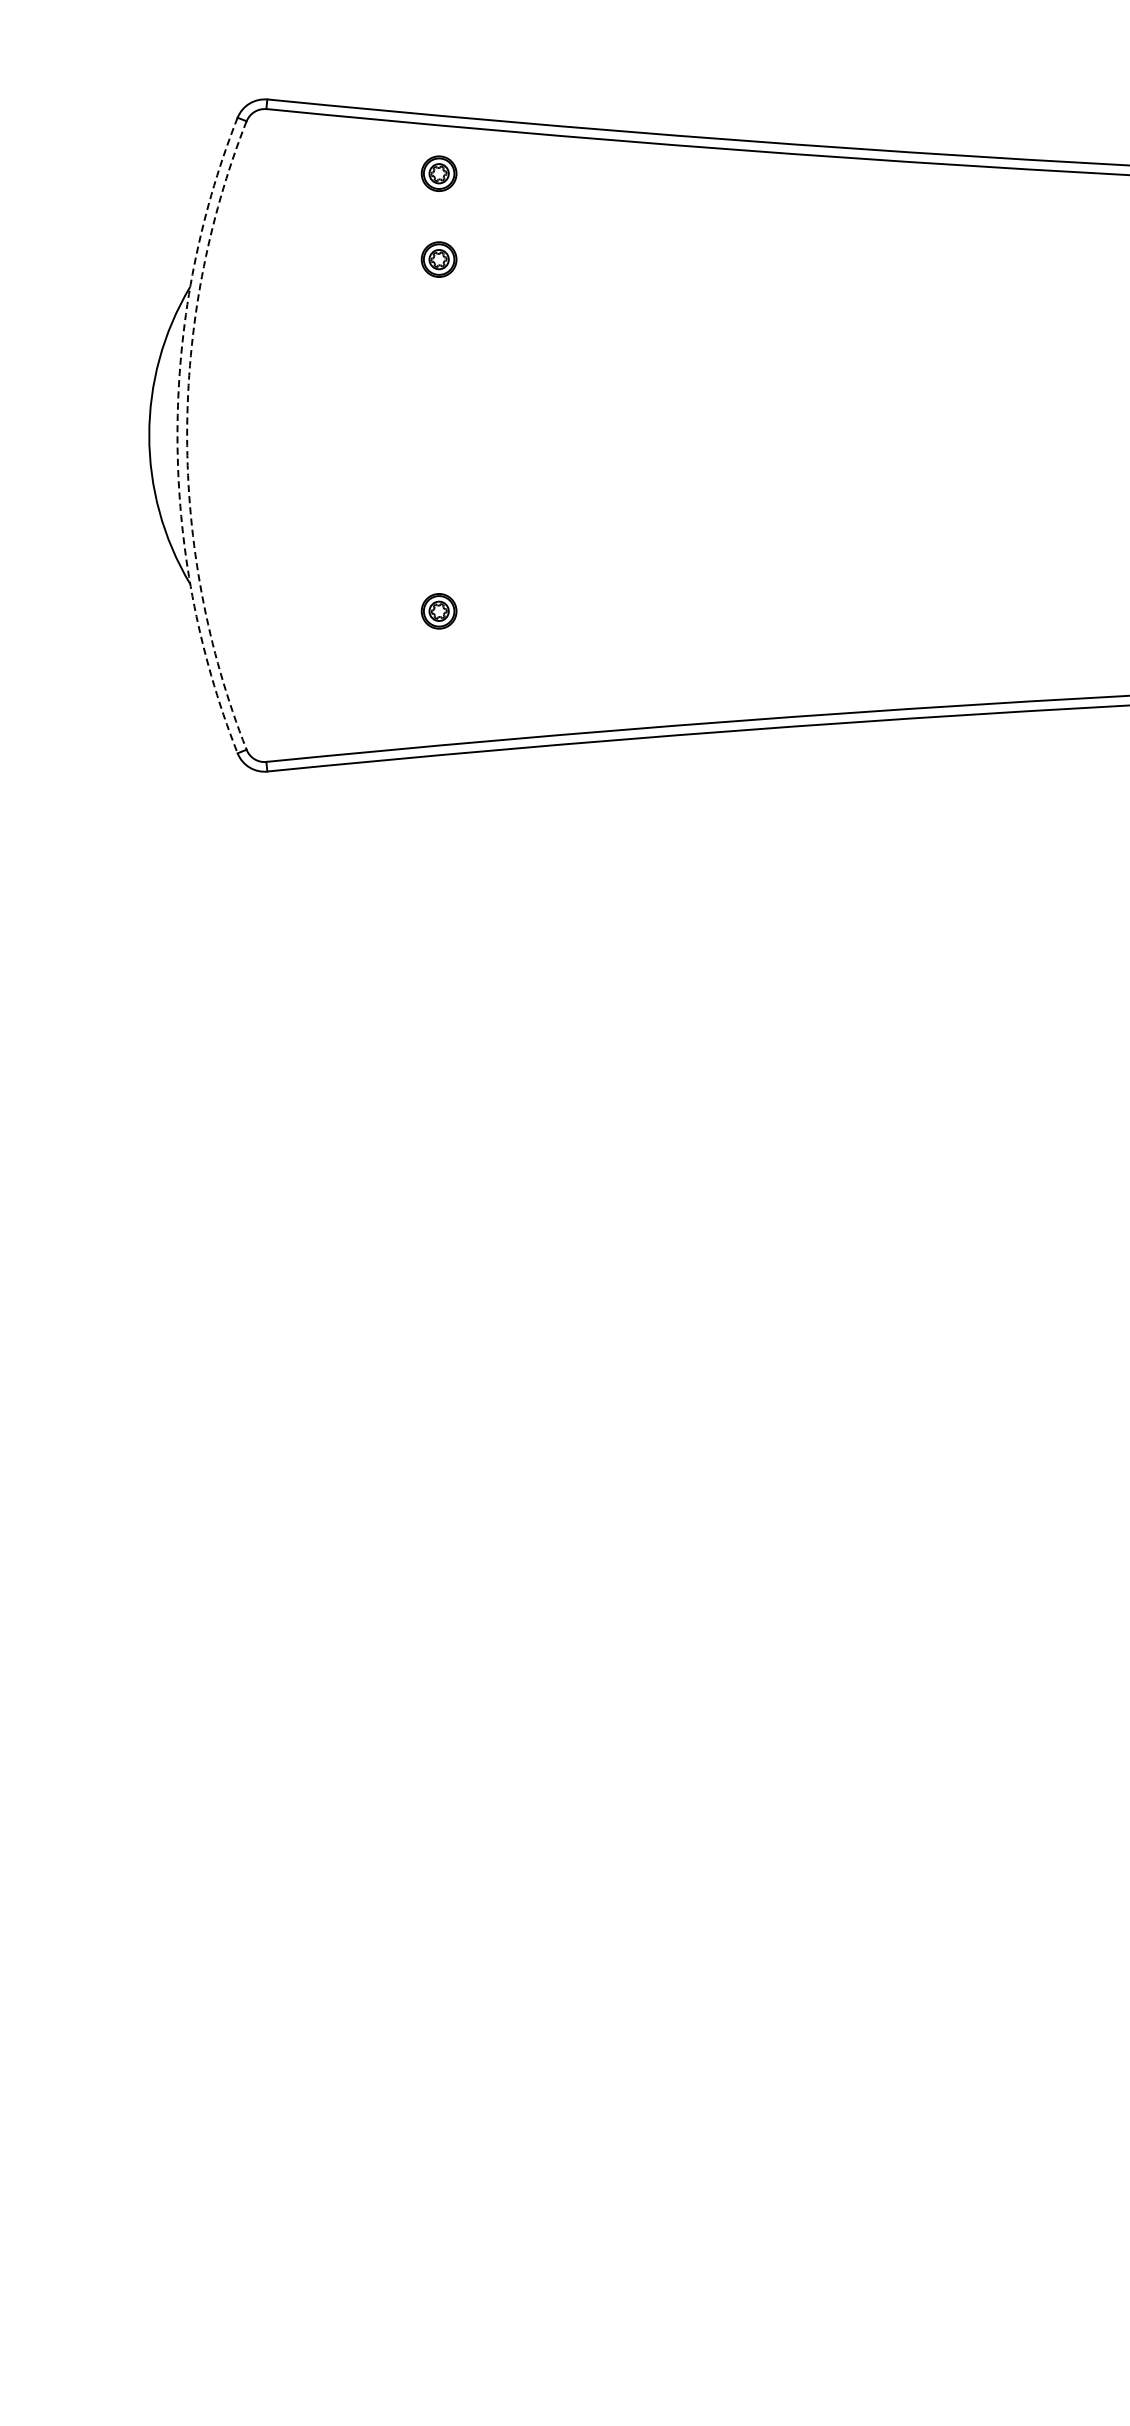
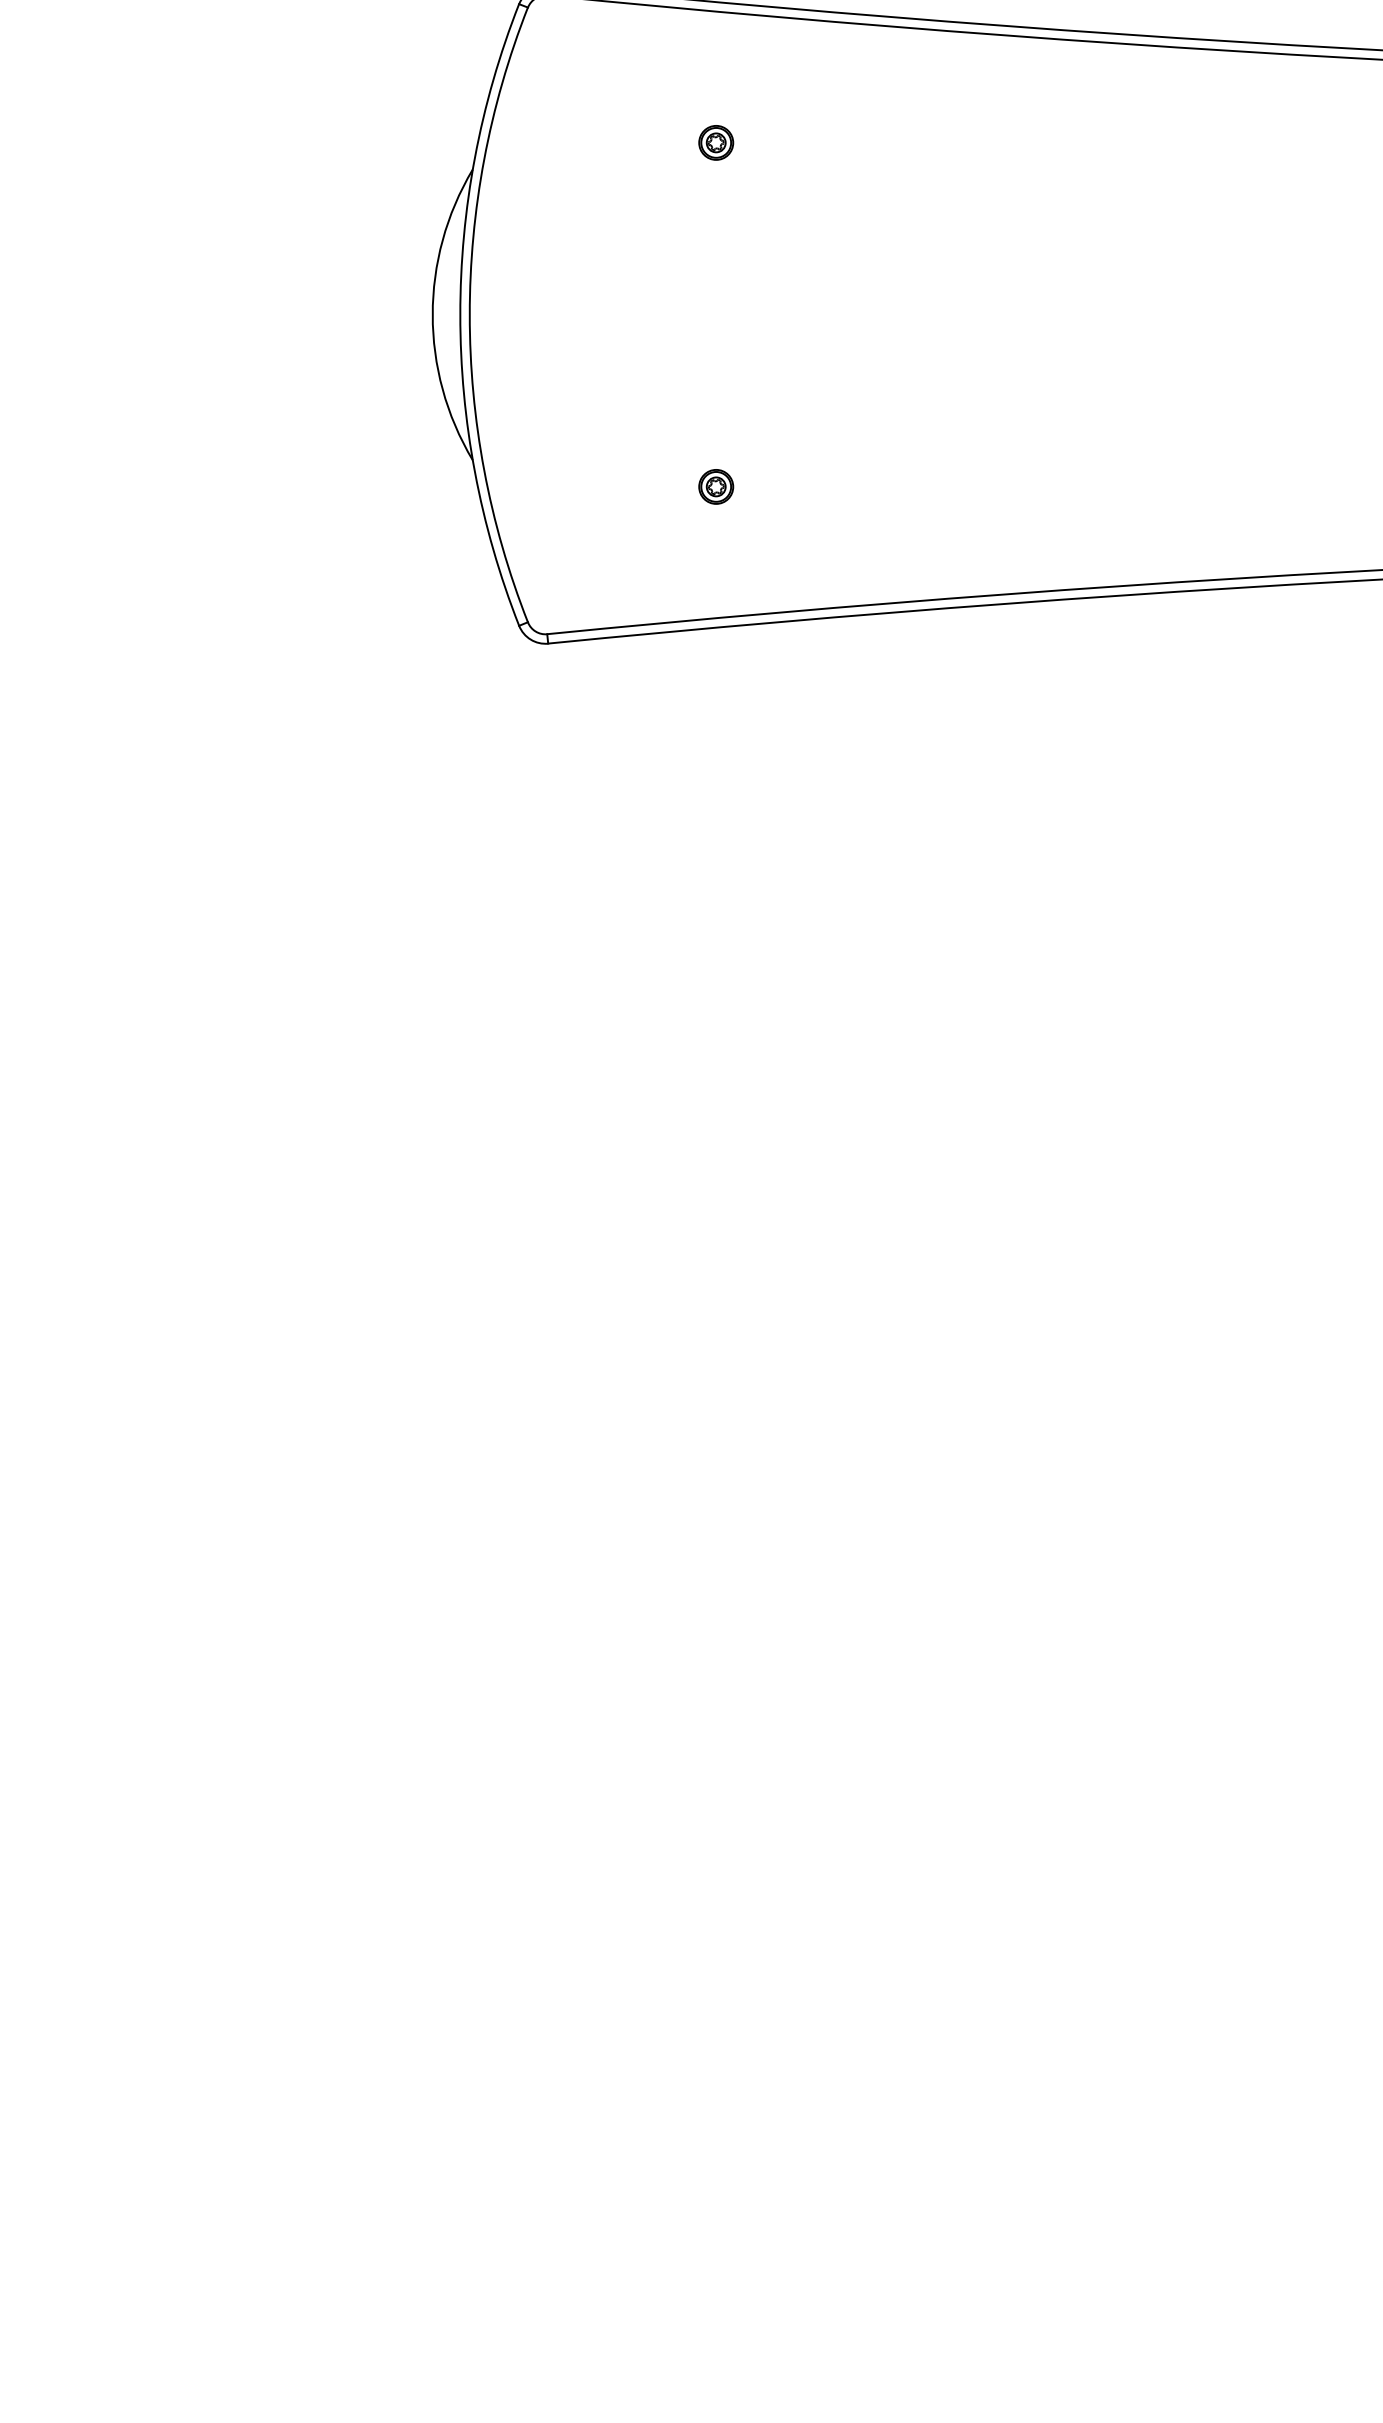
part: (439, 173) -> (716, 58), removed
arc: (177, 435) -> (460, 314), dashed -> solid
arc: (186, 435) -> (469, 314), dashed -> solid

